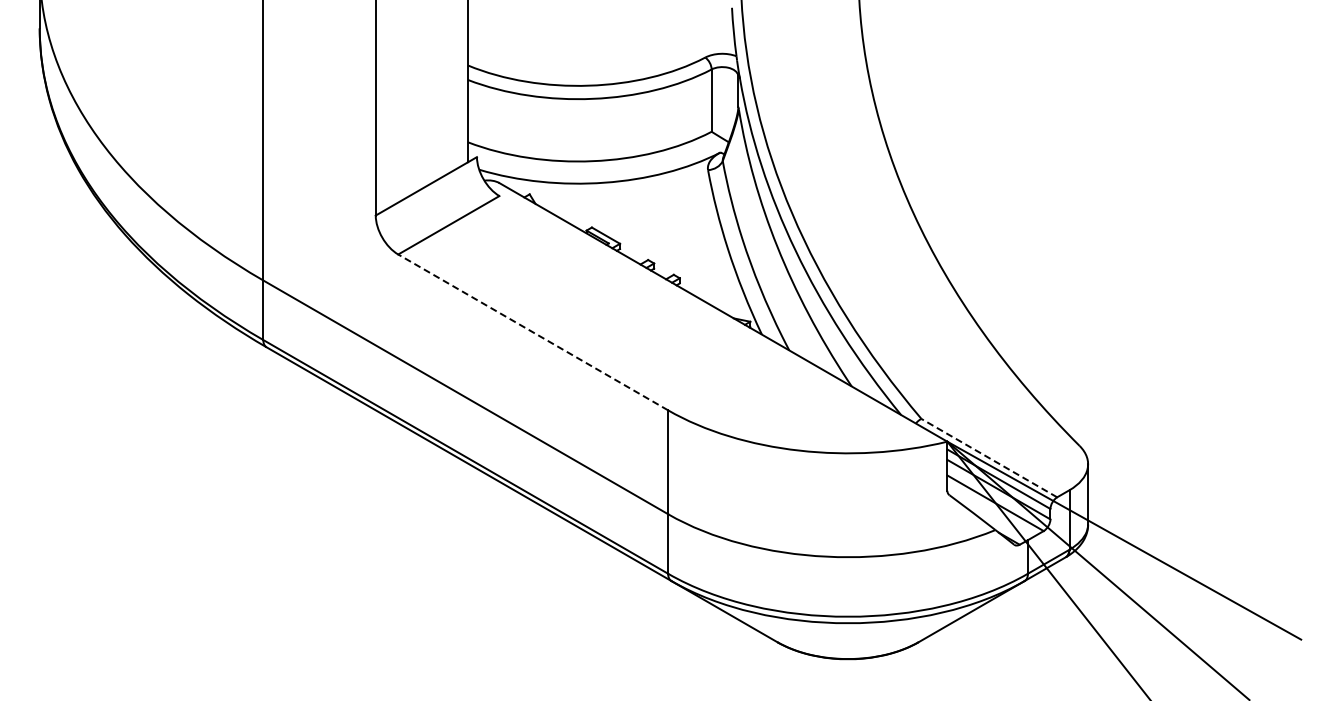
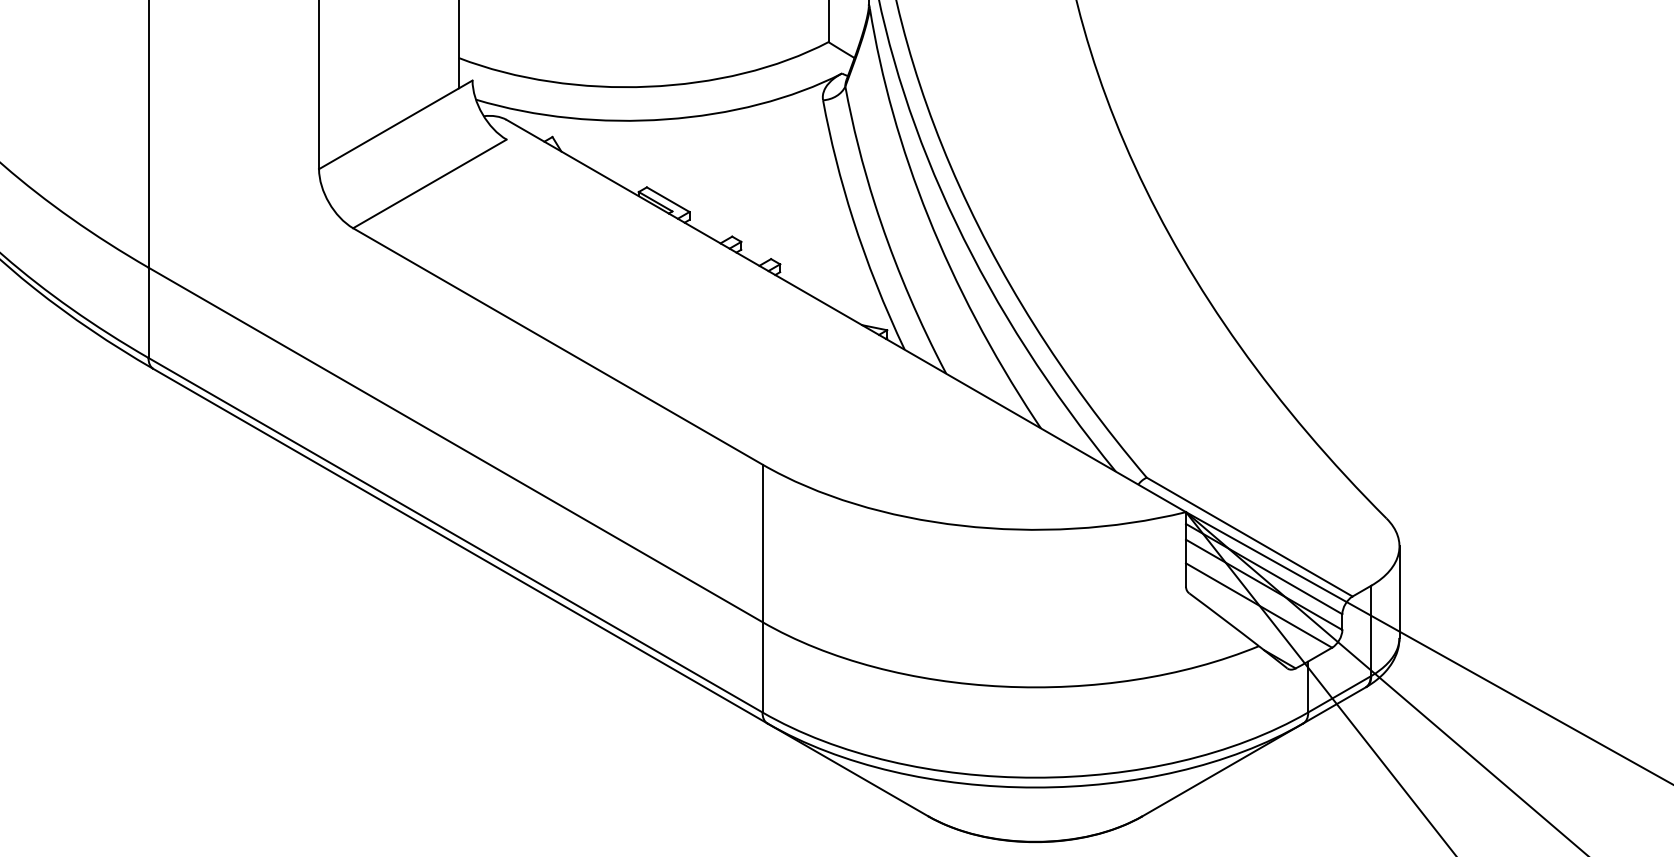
line: (533, 332) -> (558, 346), dashed -> solid
line: (988, 457) -> (1248, 536), dashed -> solid

